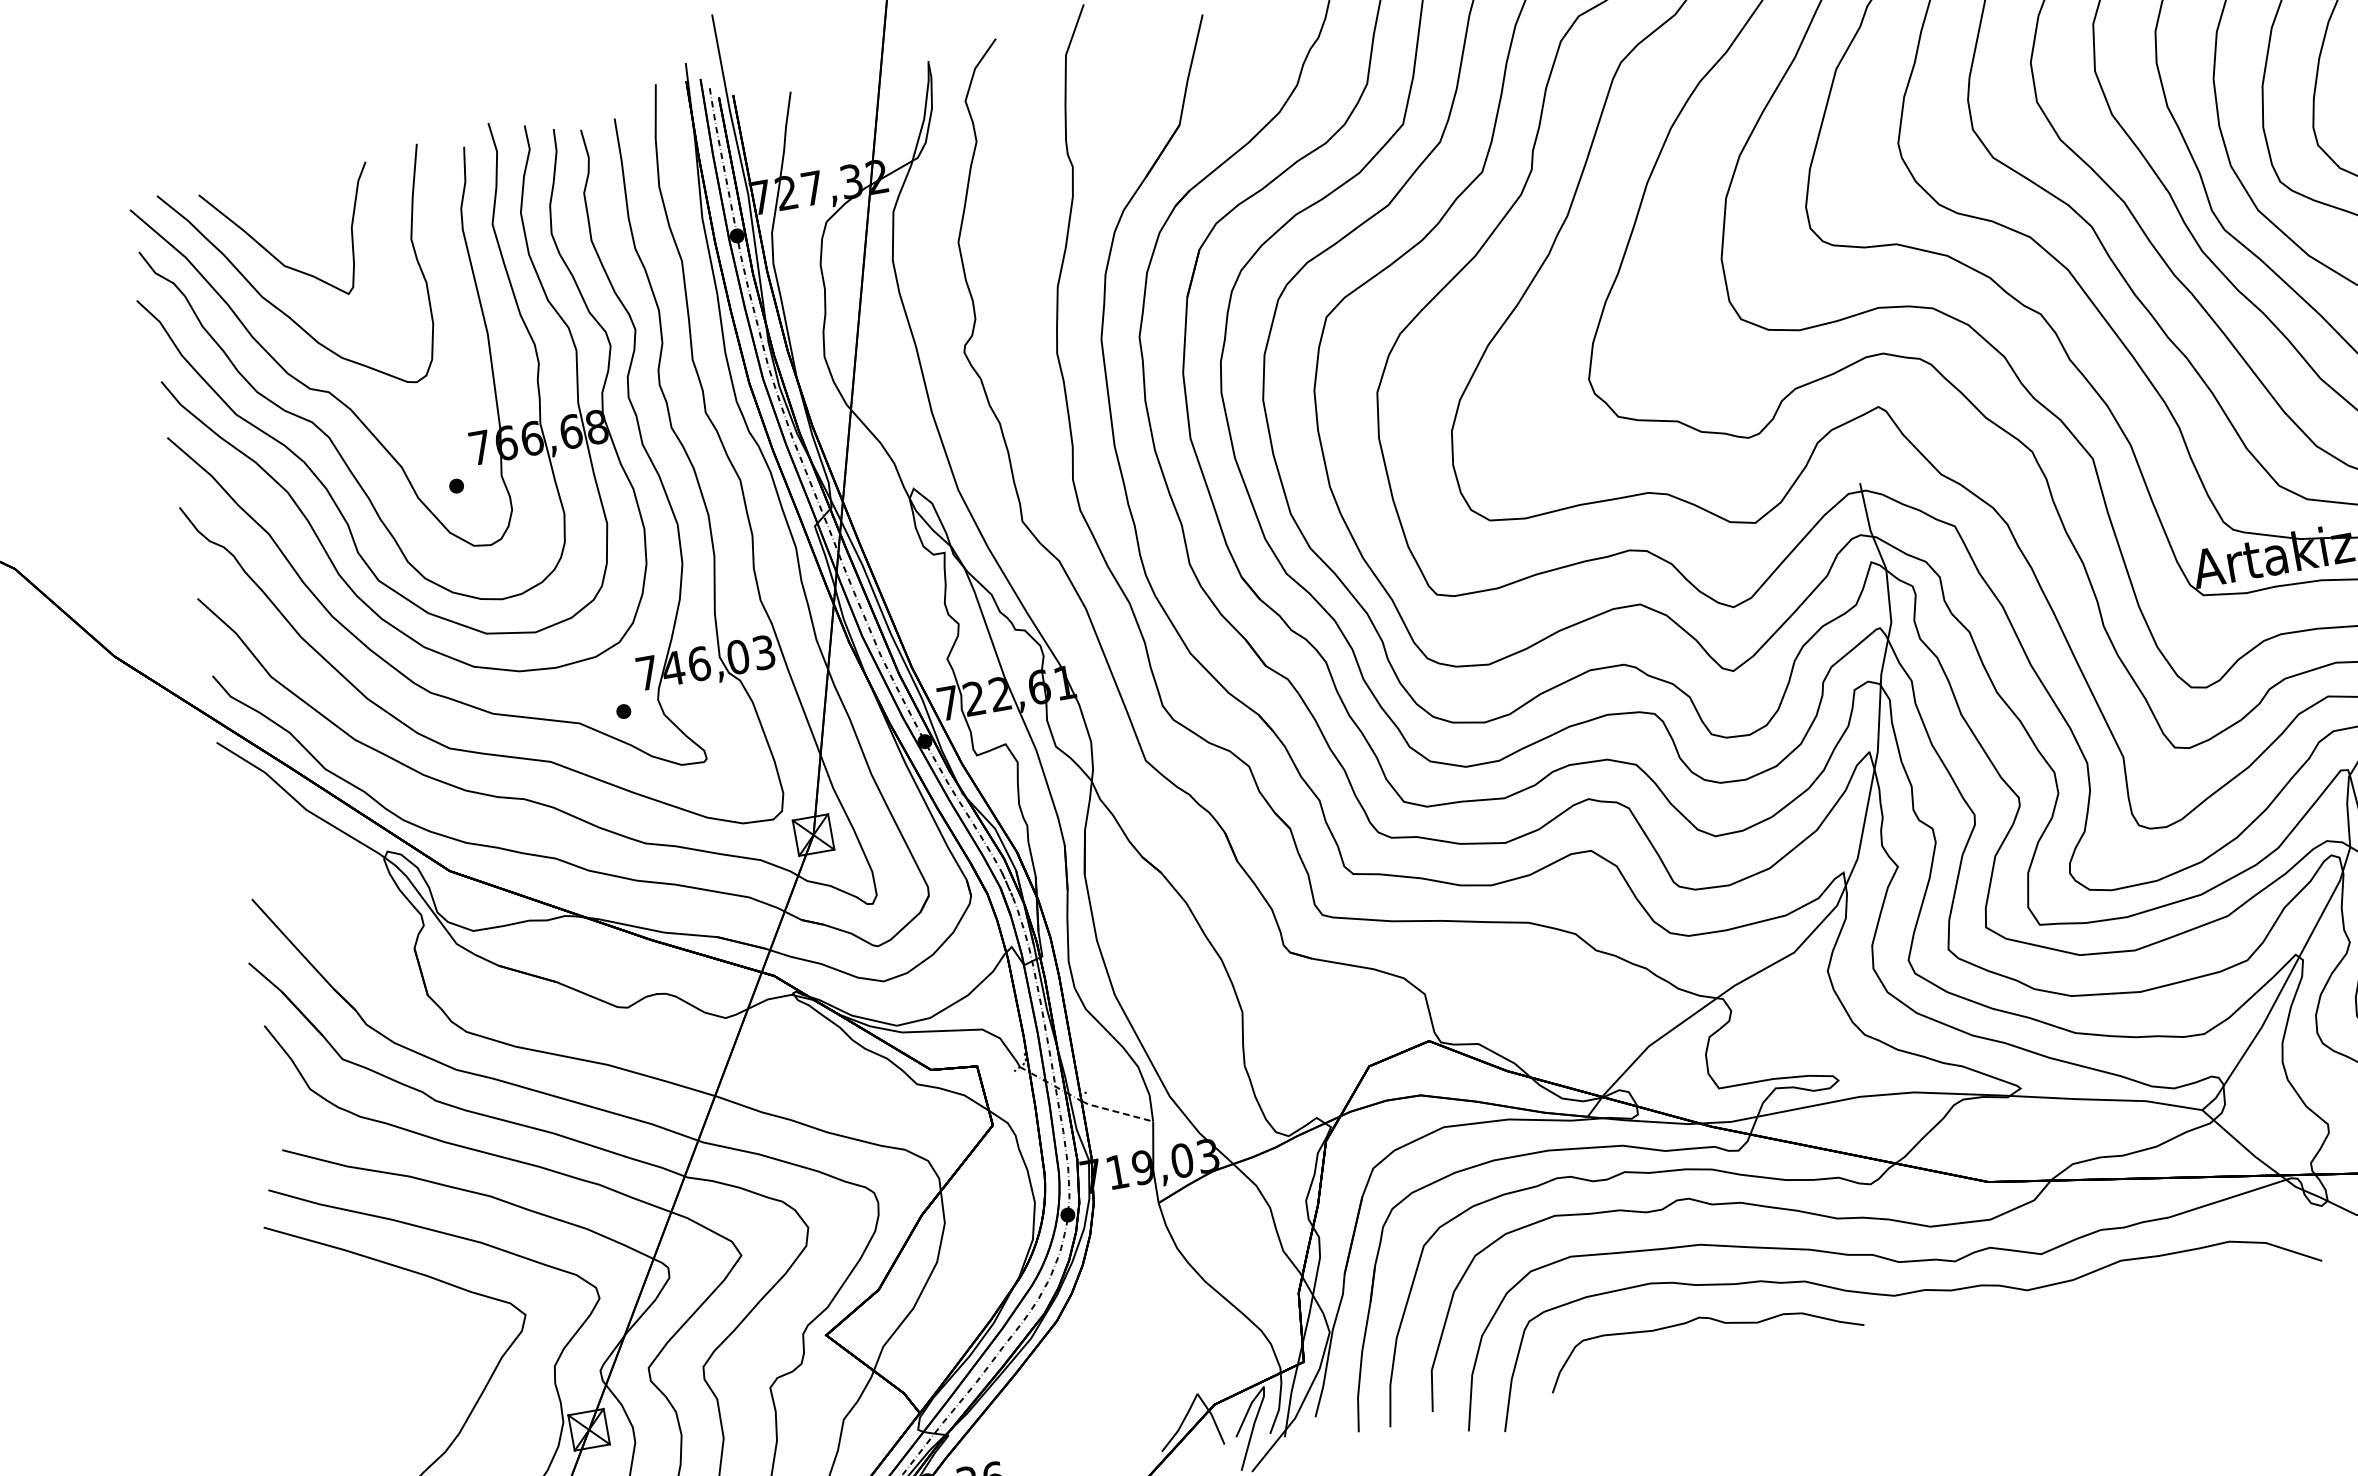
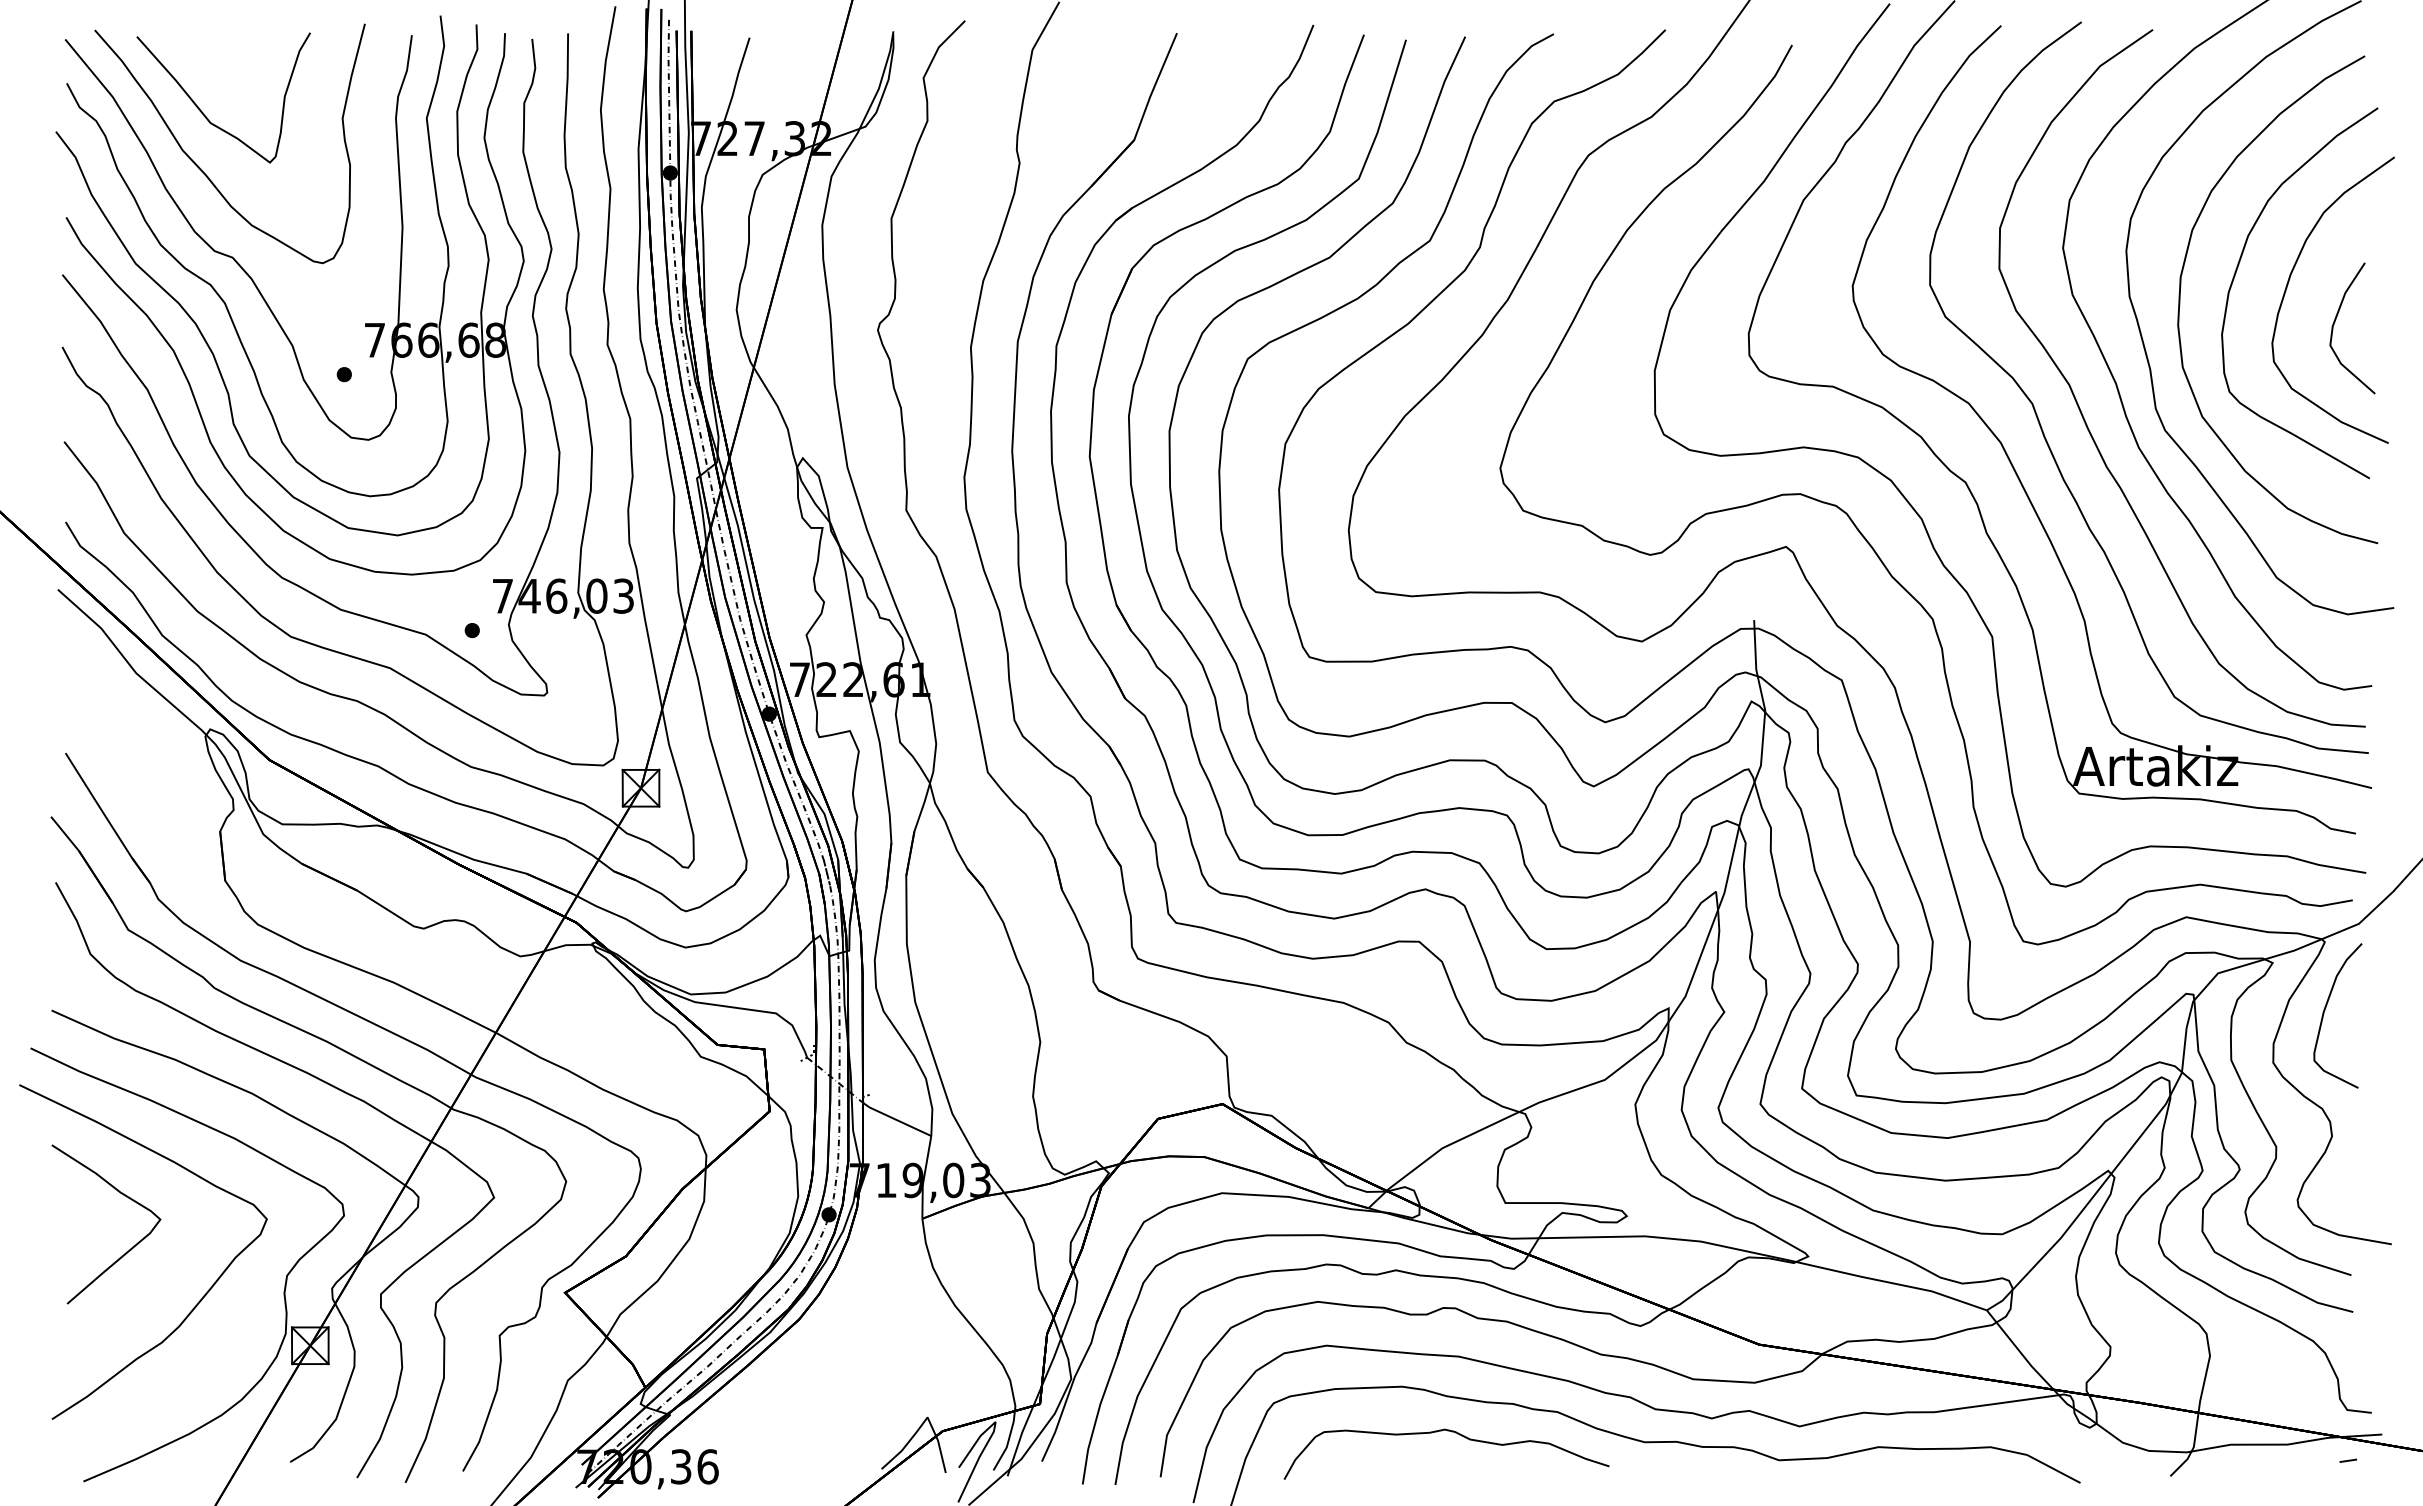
line: (1116, 1111) -> (896, 1119), dashed -> solid
curve: (381, 1315) -> (121, 1194), added

